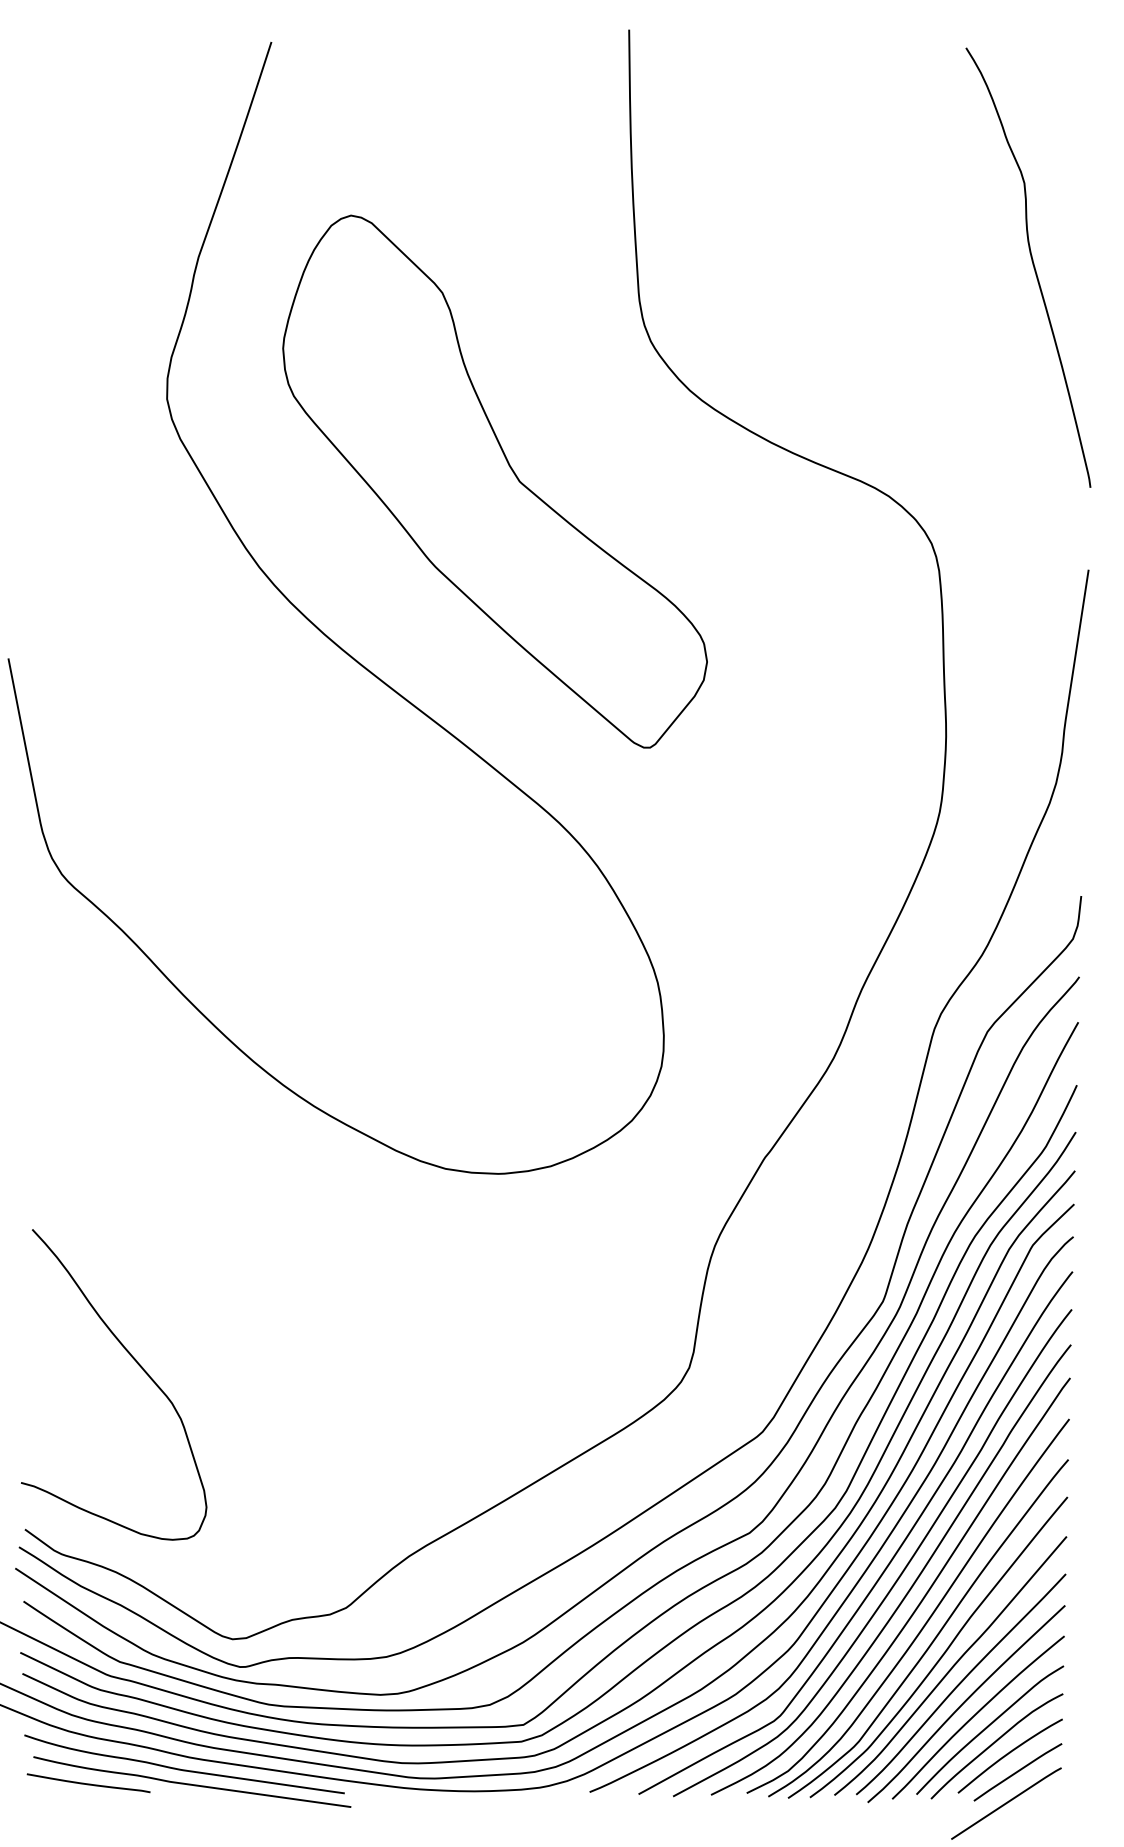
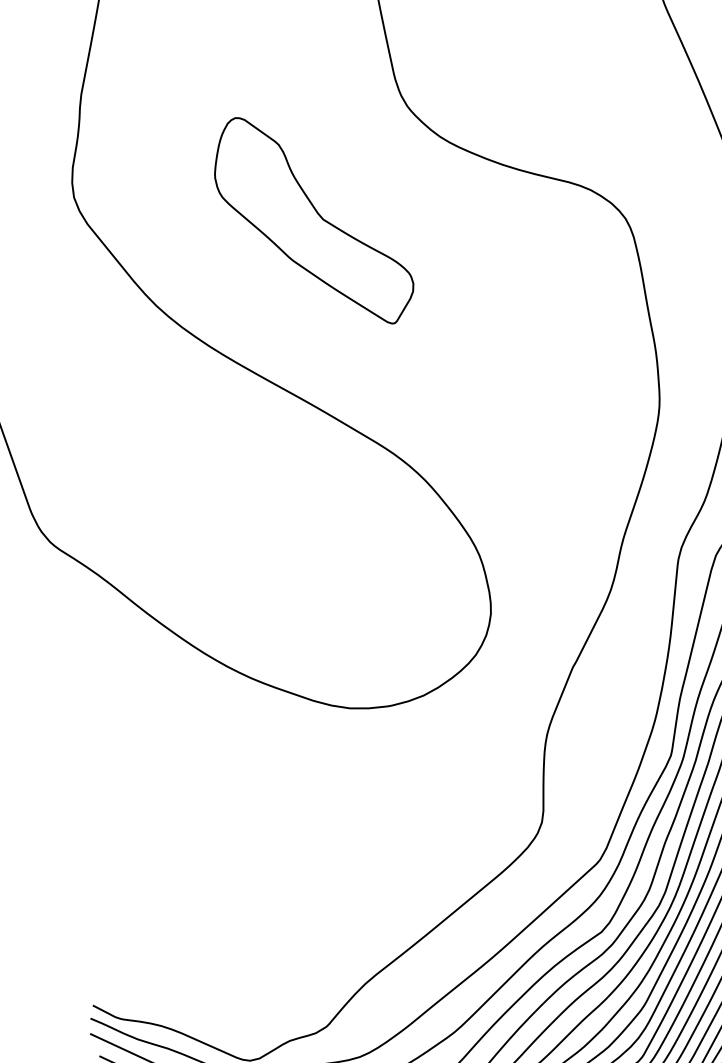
part: (494, 481) -> (312, 221), size x0.6
curve: (137, 1364) -> (154, 877), removed

